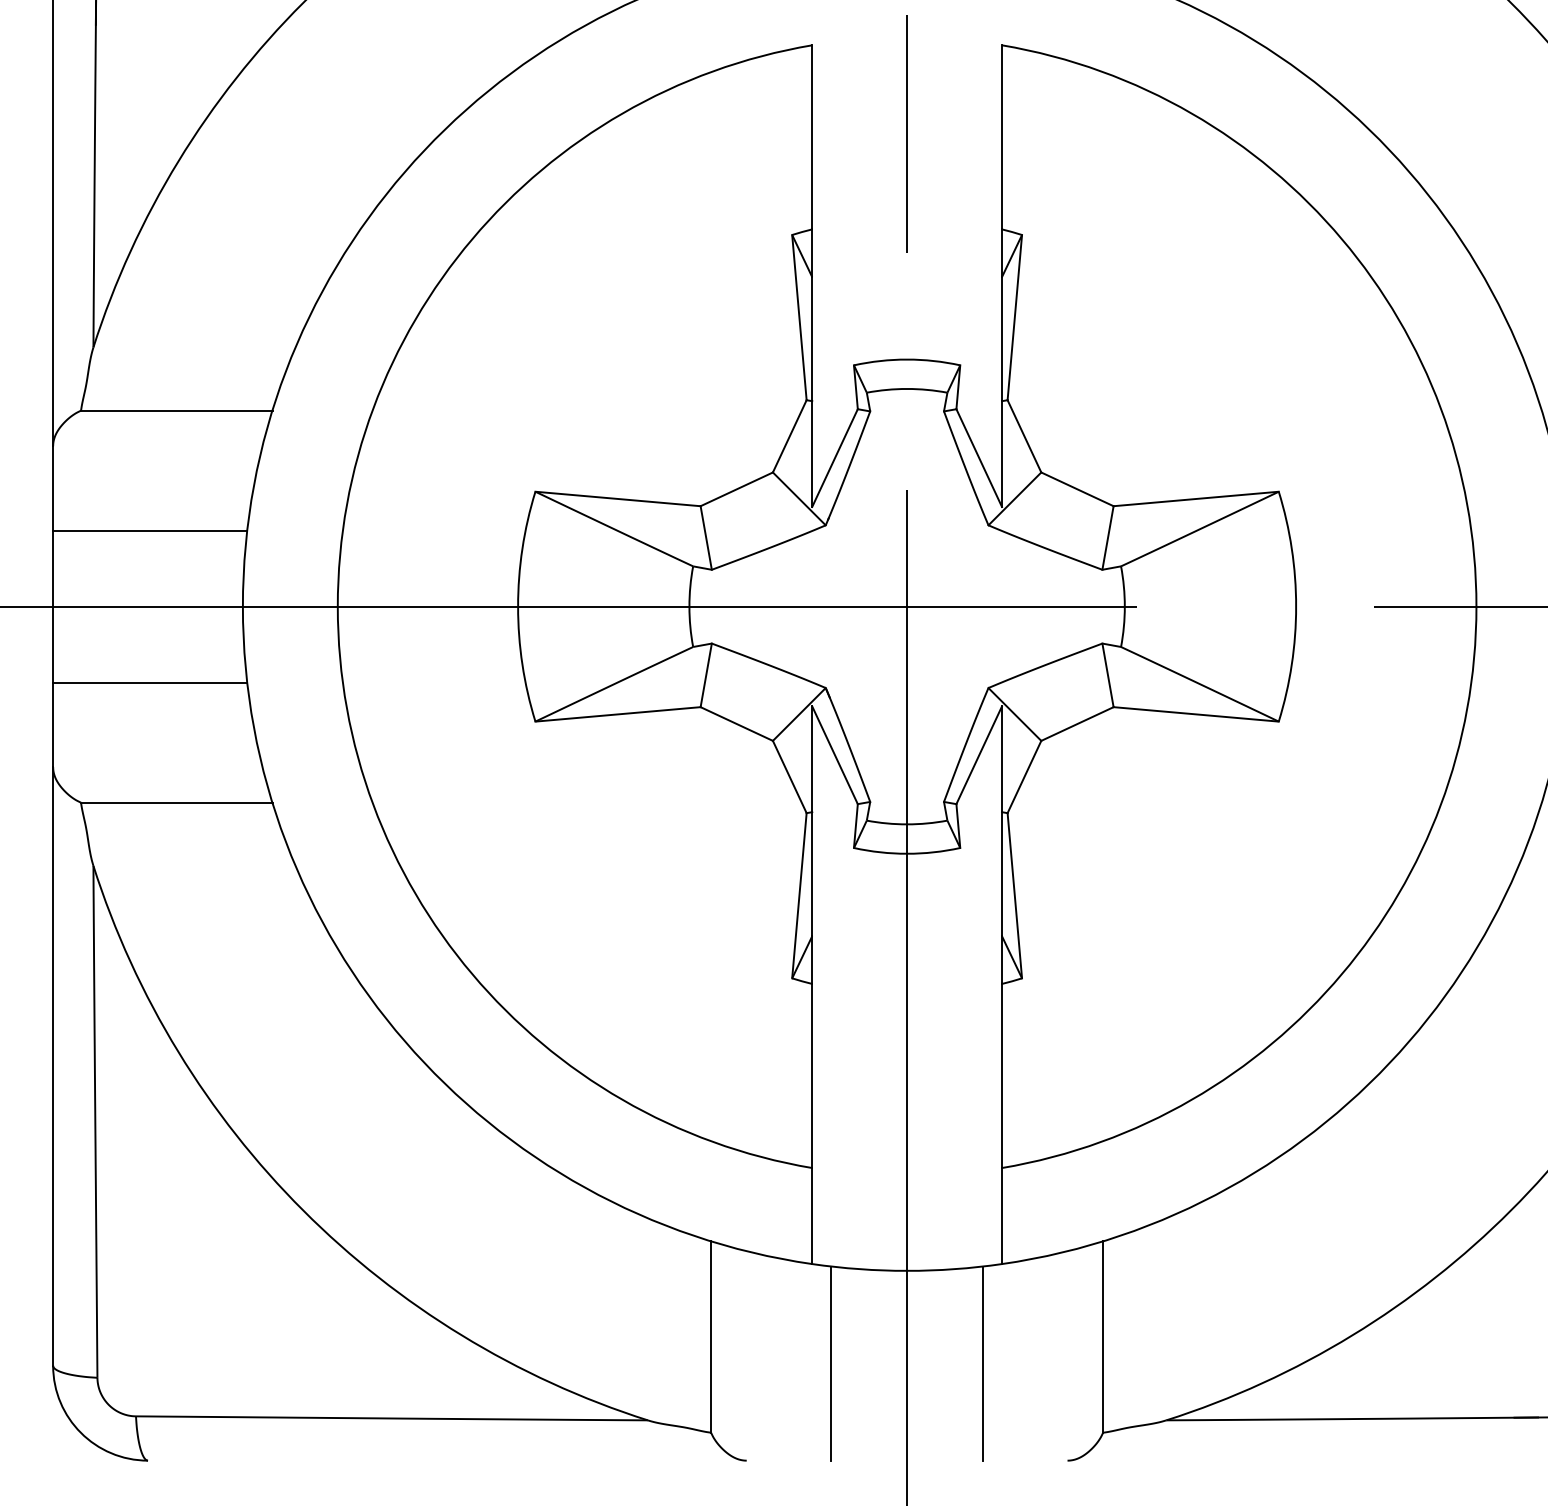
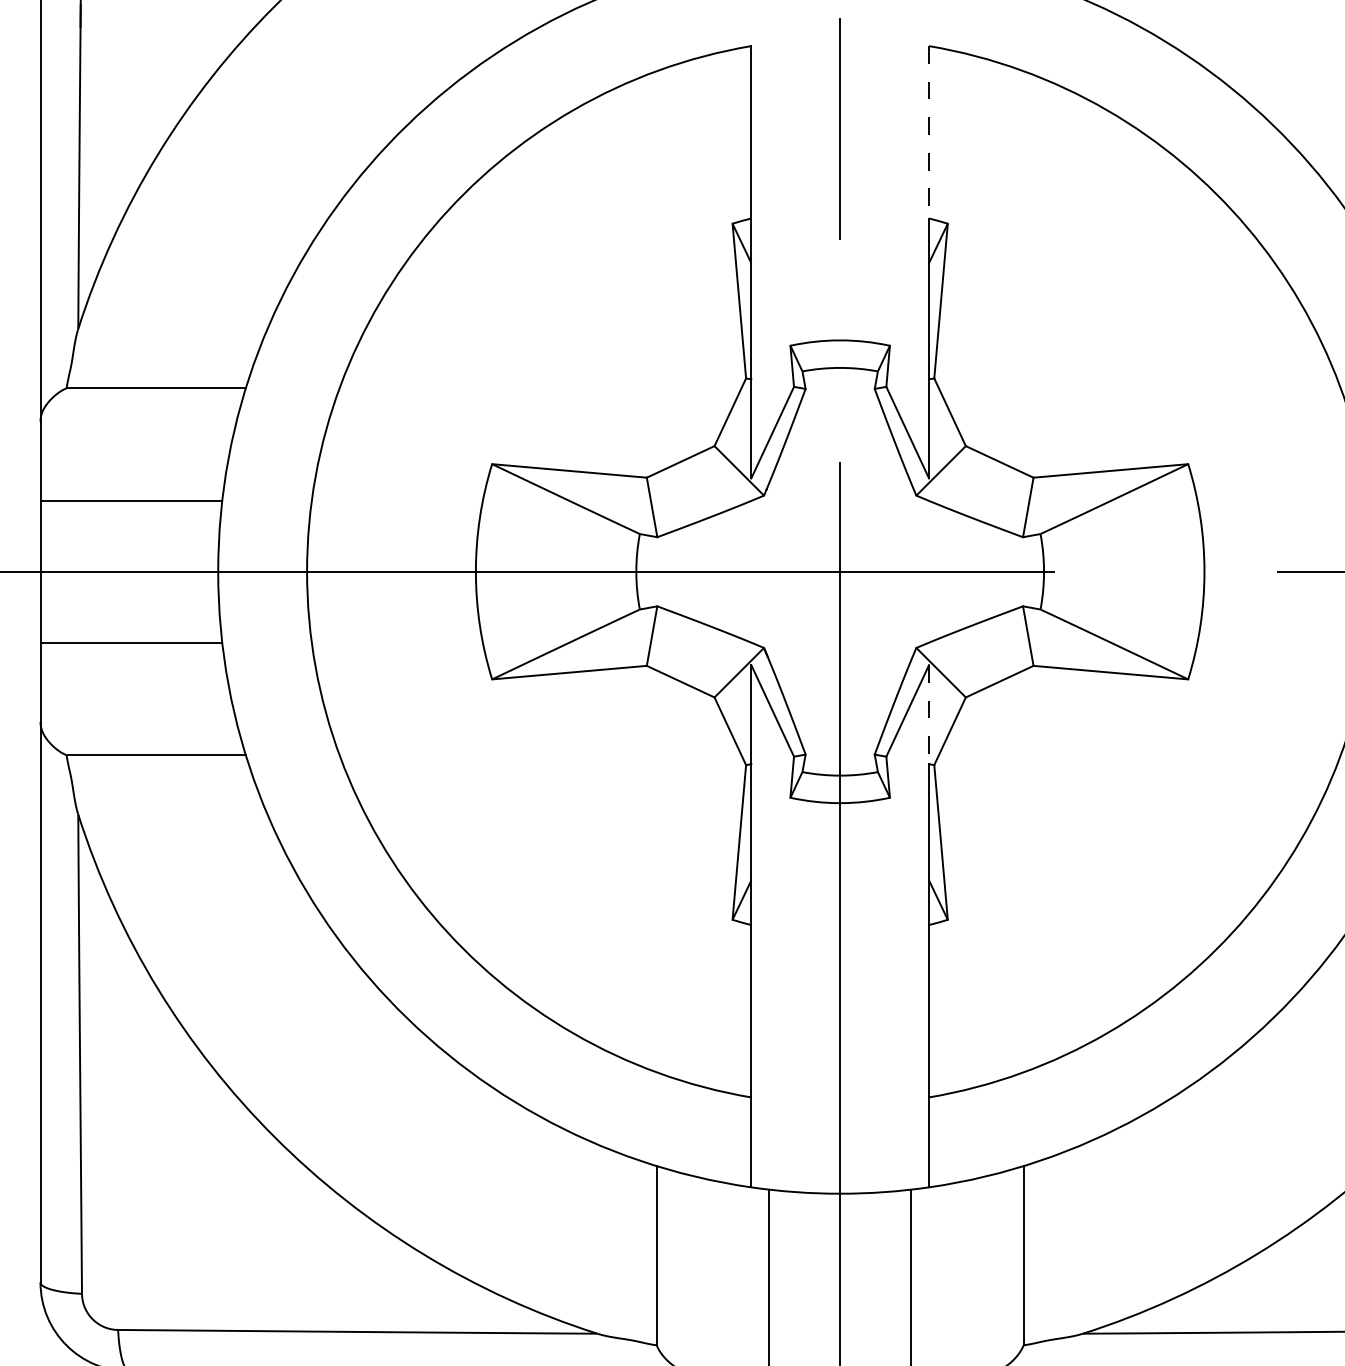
line: (1002, 137) -> (929, 132), solid -> dashed
line: (1002, 759) -> (929, 714), solid -> dashed

